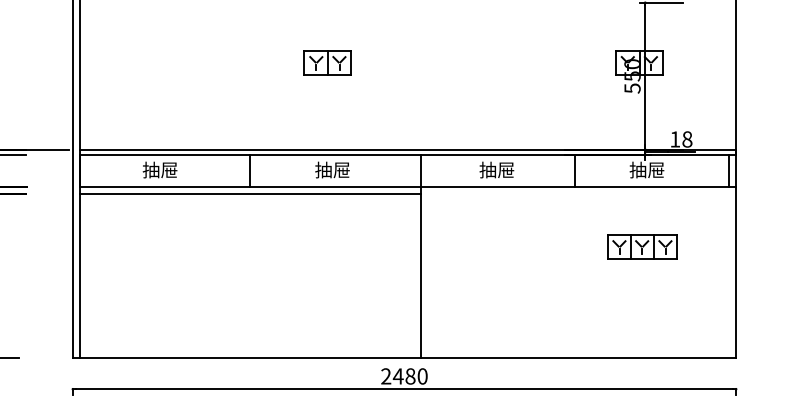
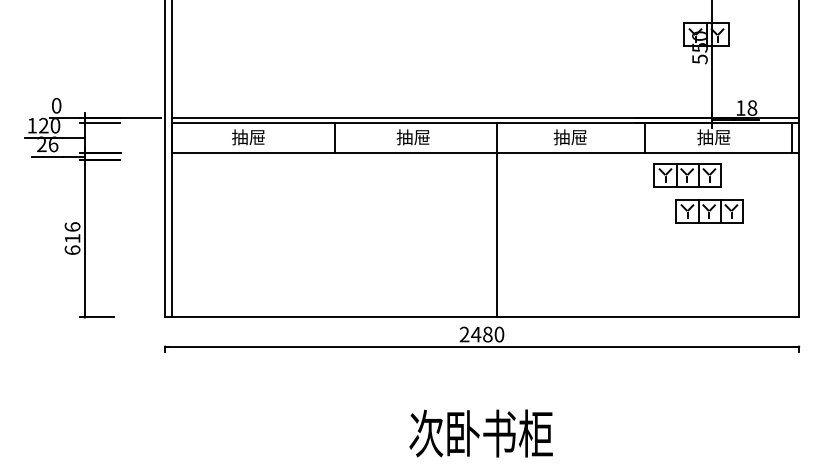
part: (327, 62) -> (408, 34), removed
line: (250, 193) -> (334, 159), removed
part: (619, 209) -> (687, 175), added

